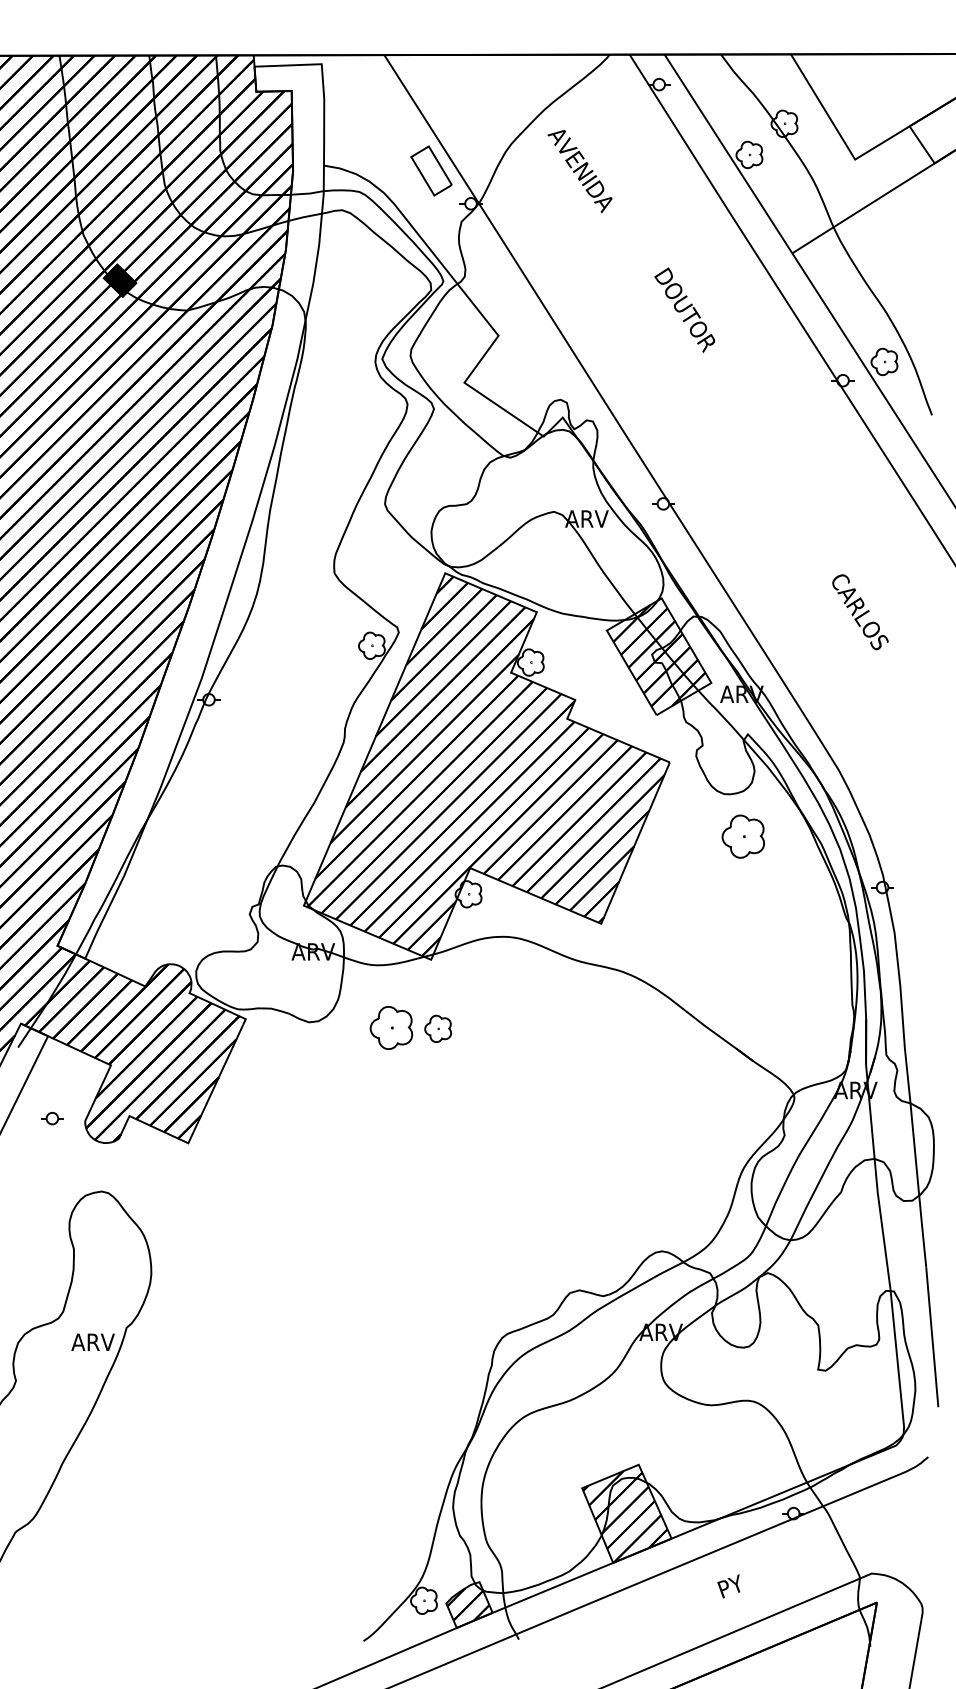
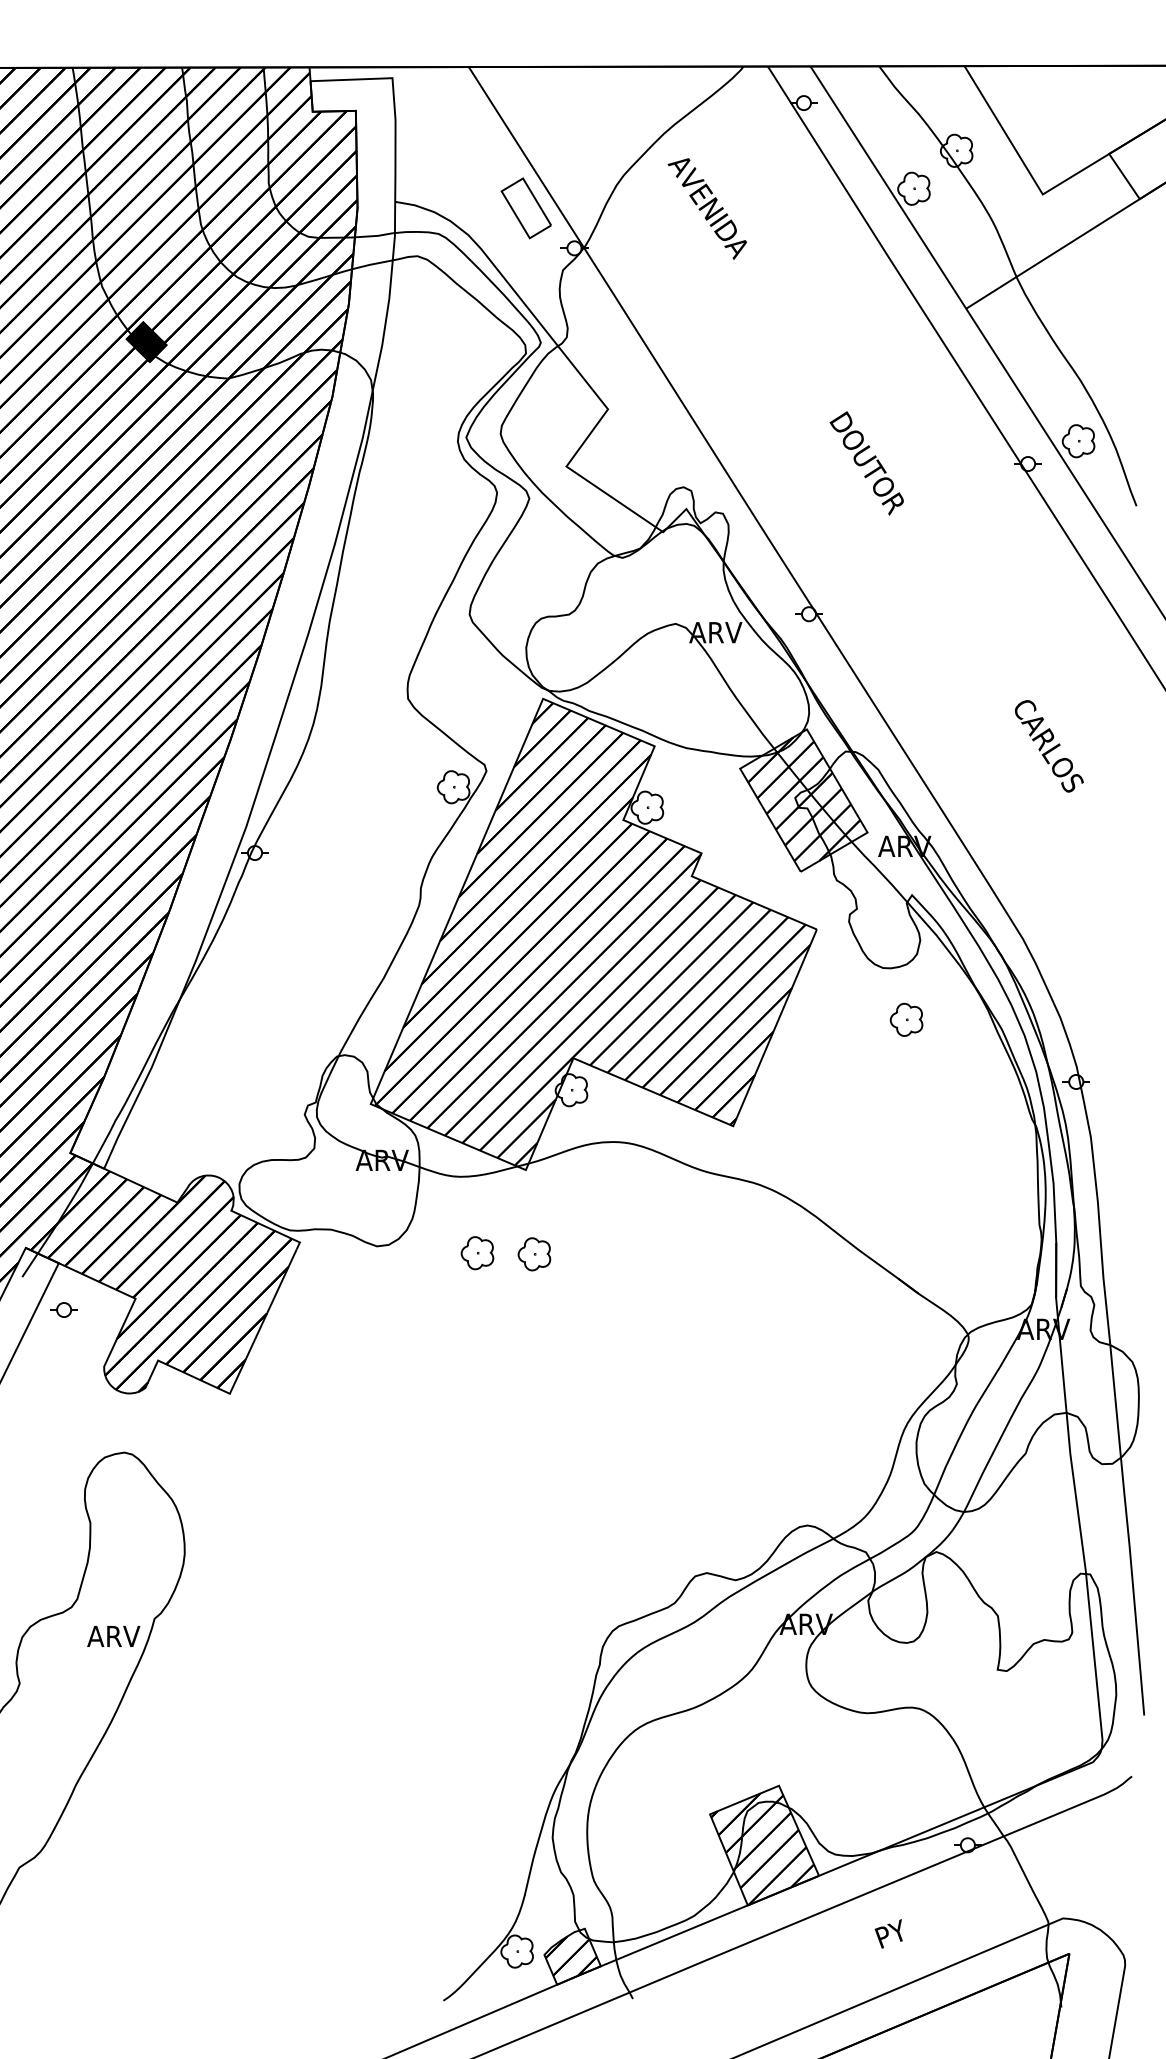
text: (684, 309) -> (866, 462), moved
part: (743, 836) -> (906, 1019), size x0.62
part: (391, 1027) -> (477, 1252), size x0.62
part: (52, 1118) -> (64, 1309), moved

